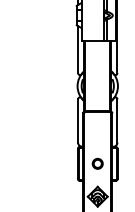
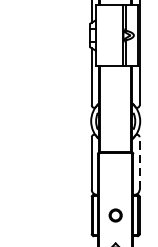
line: (117, 121) -> (139, 164), solid -> dashed

